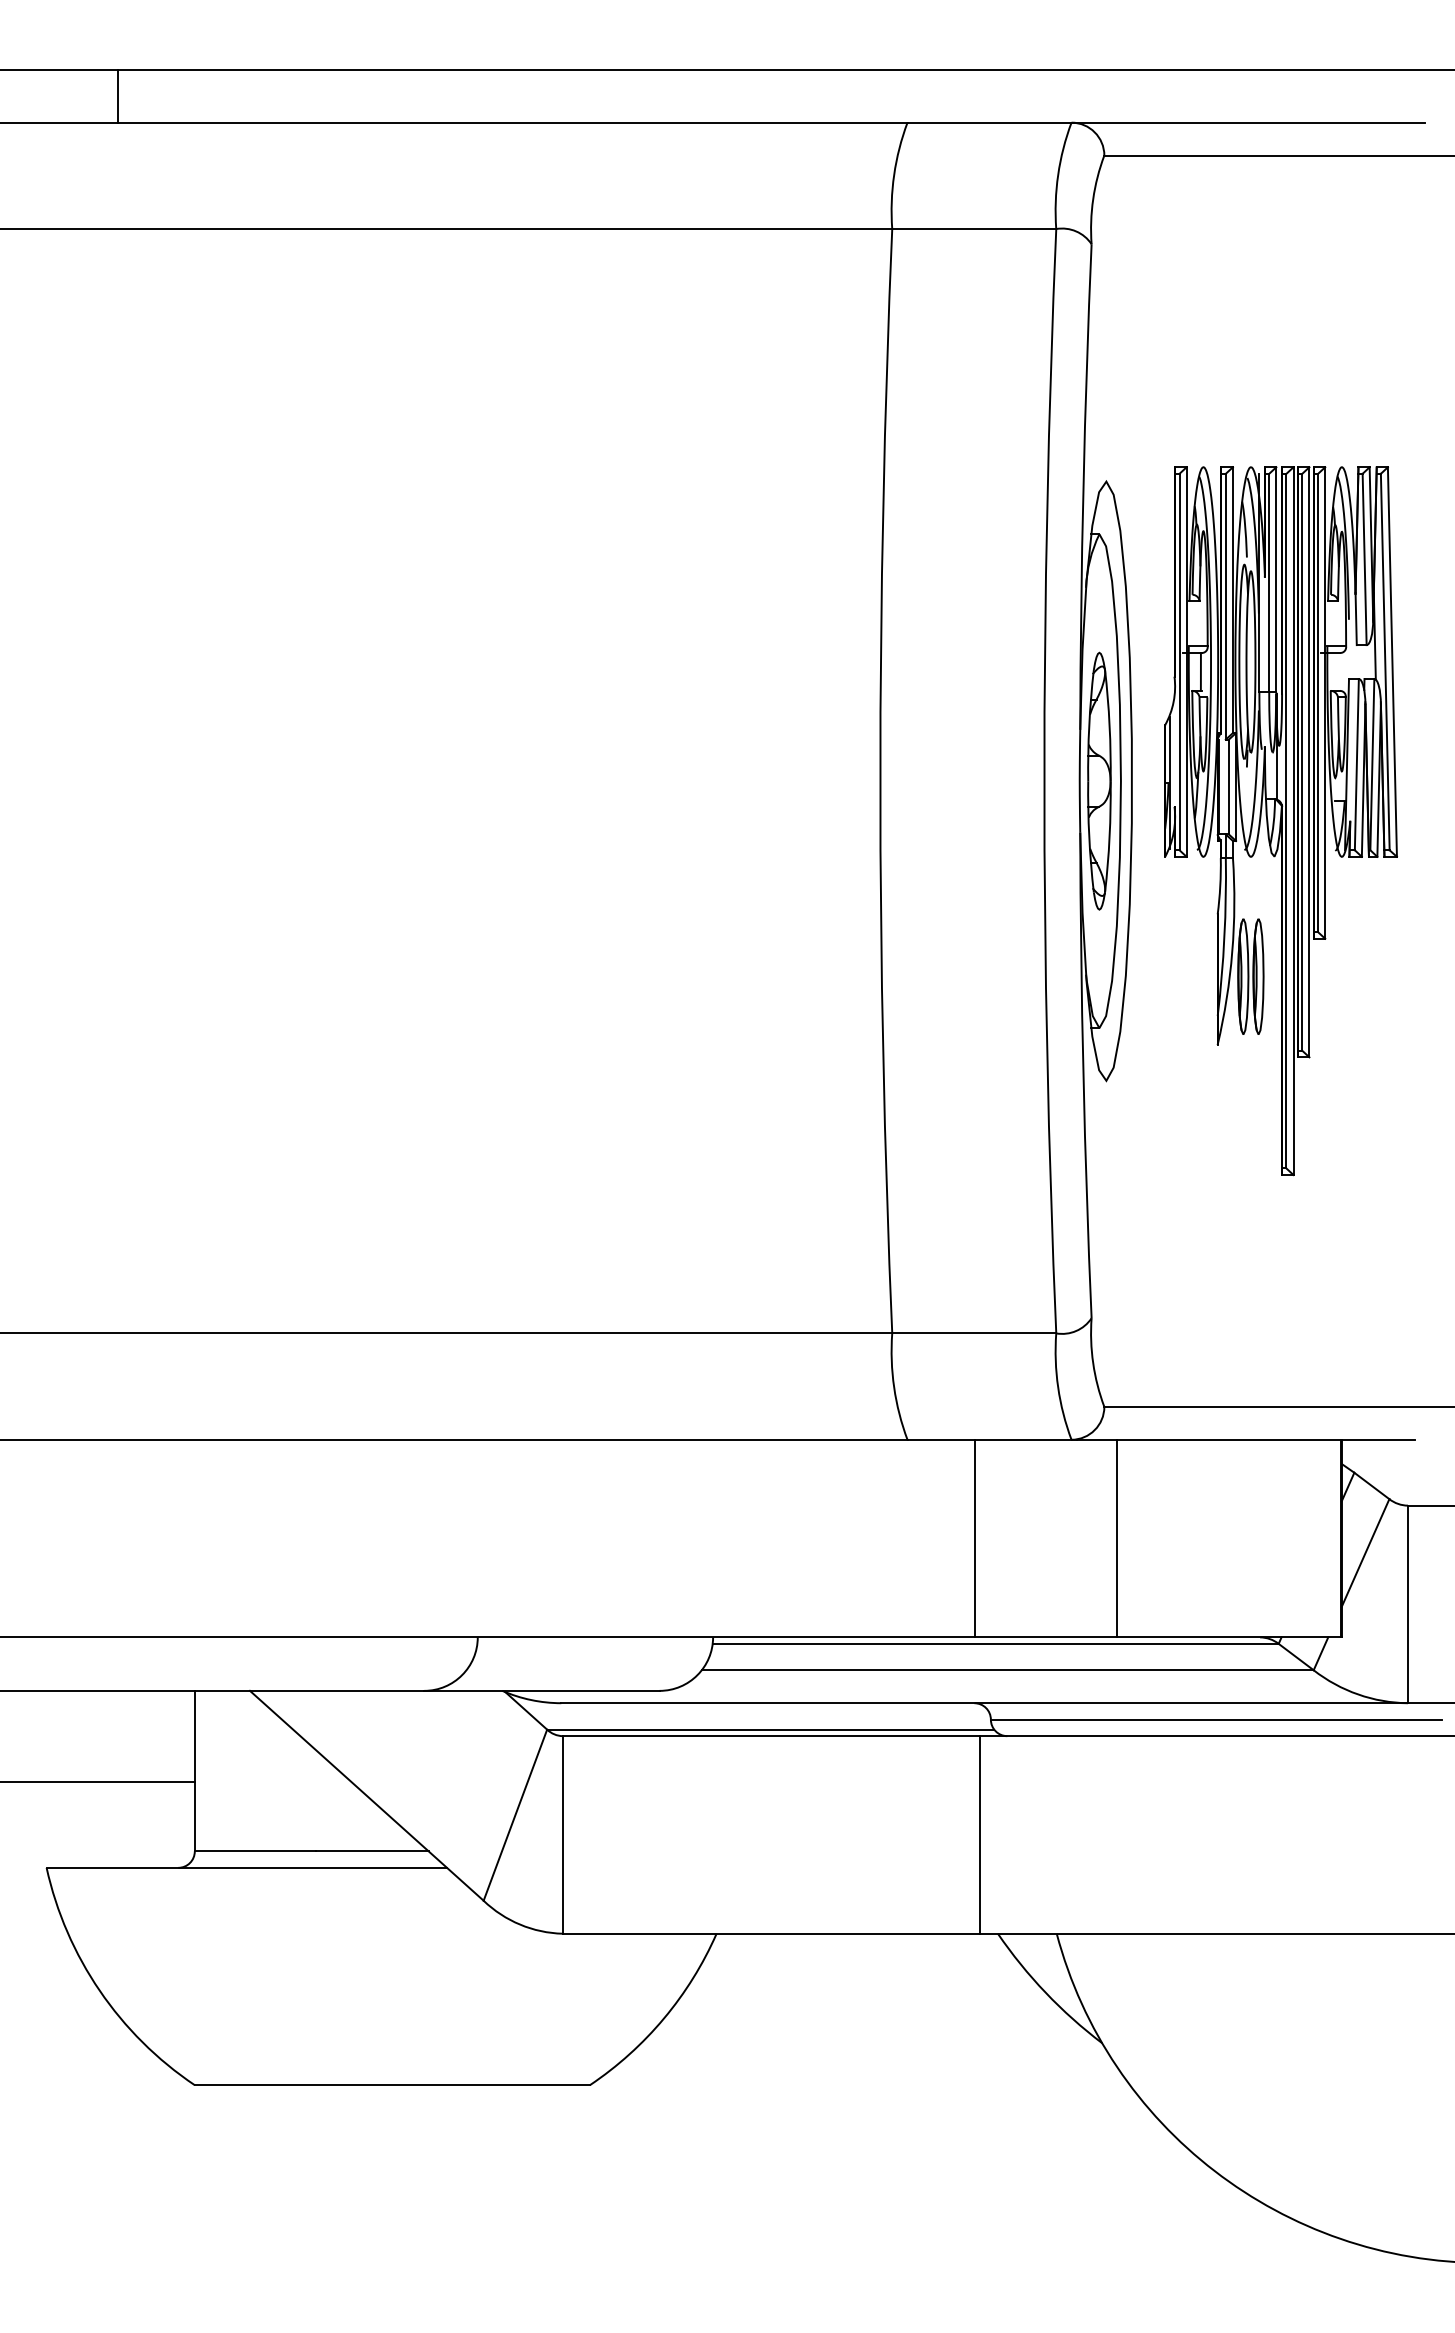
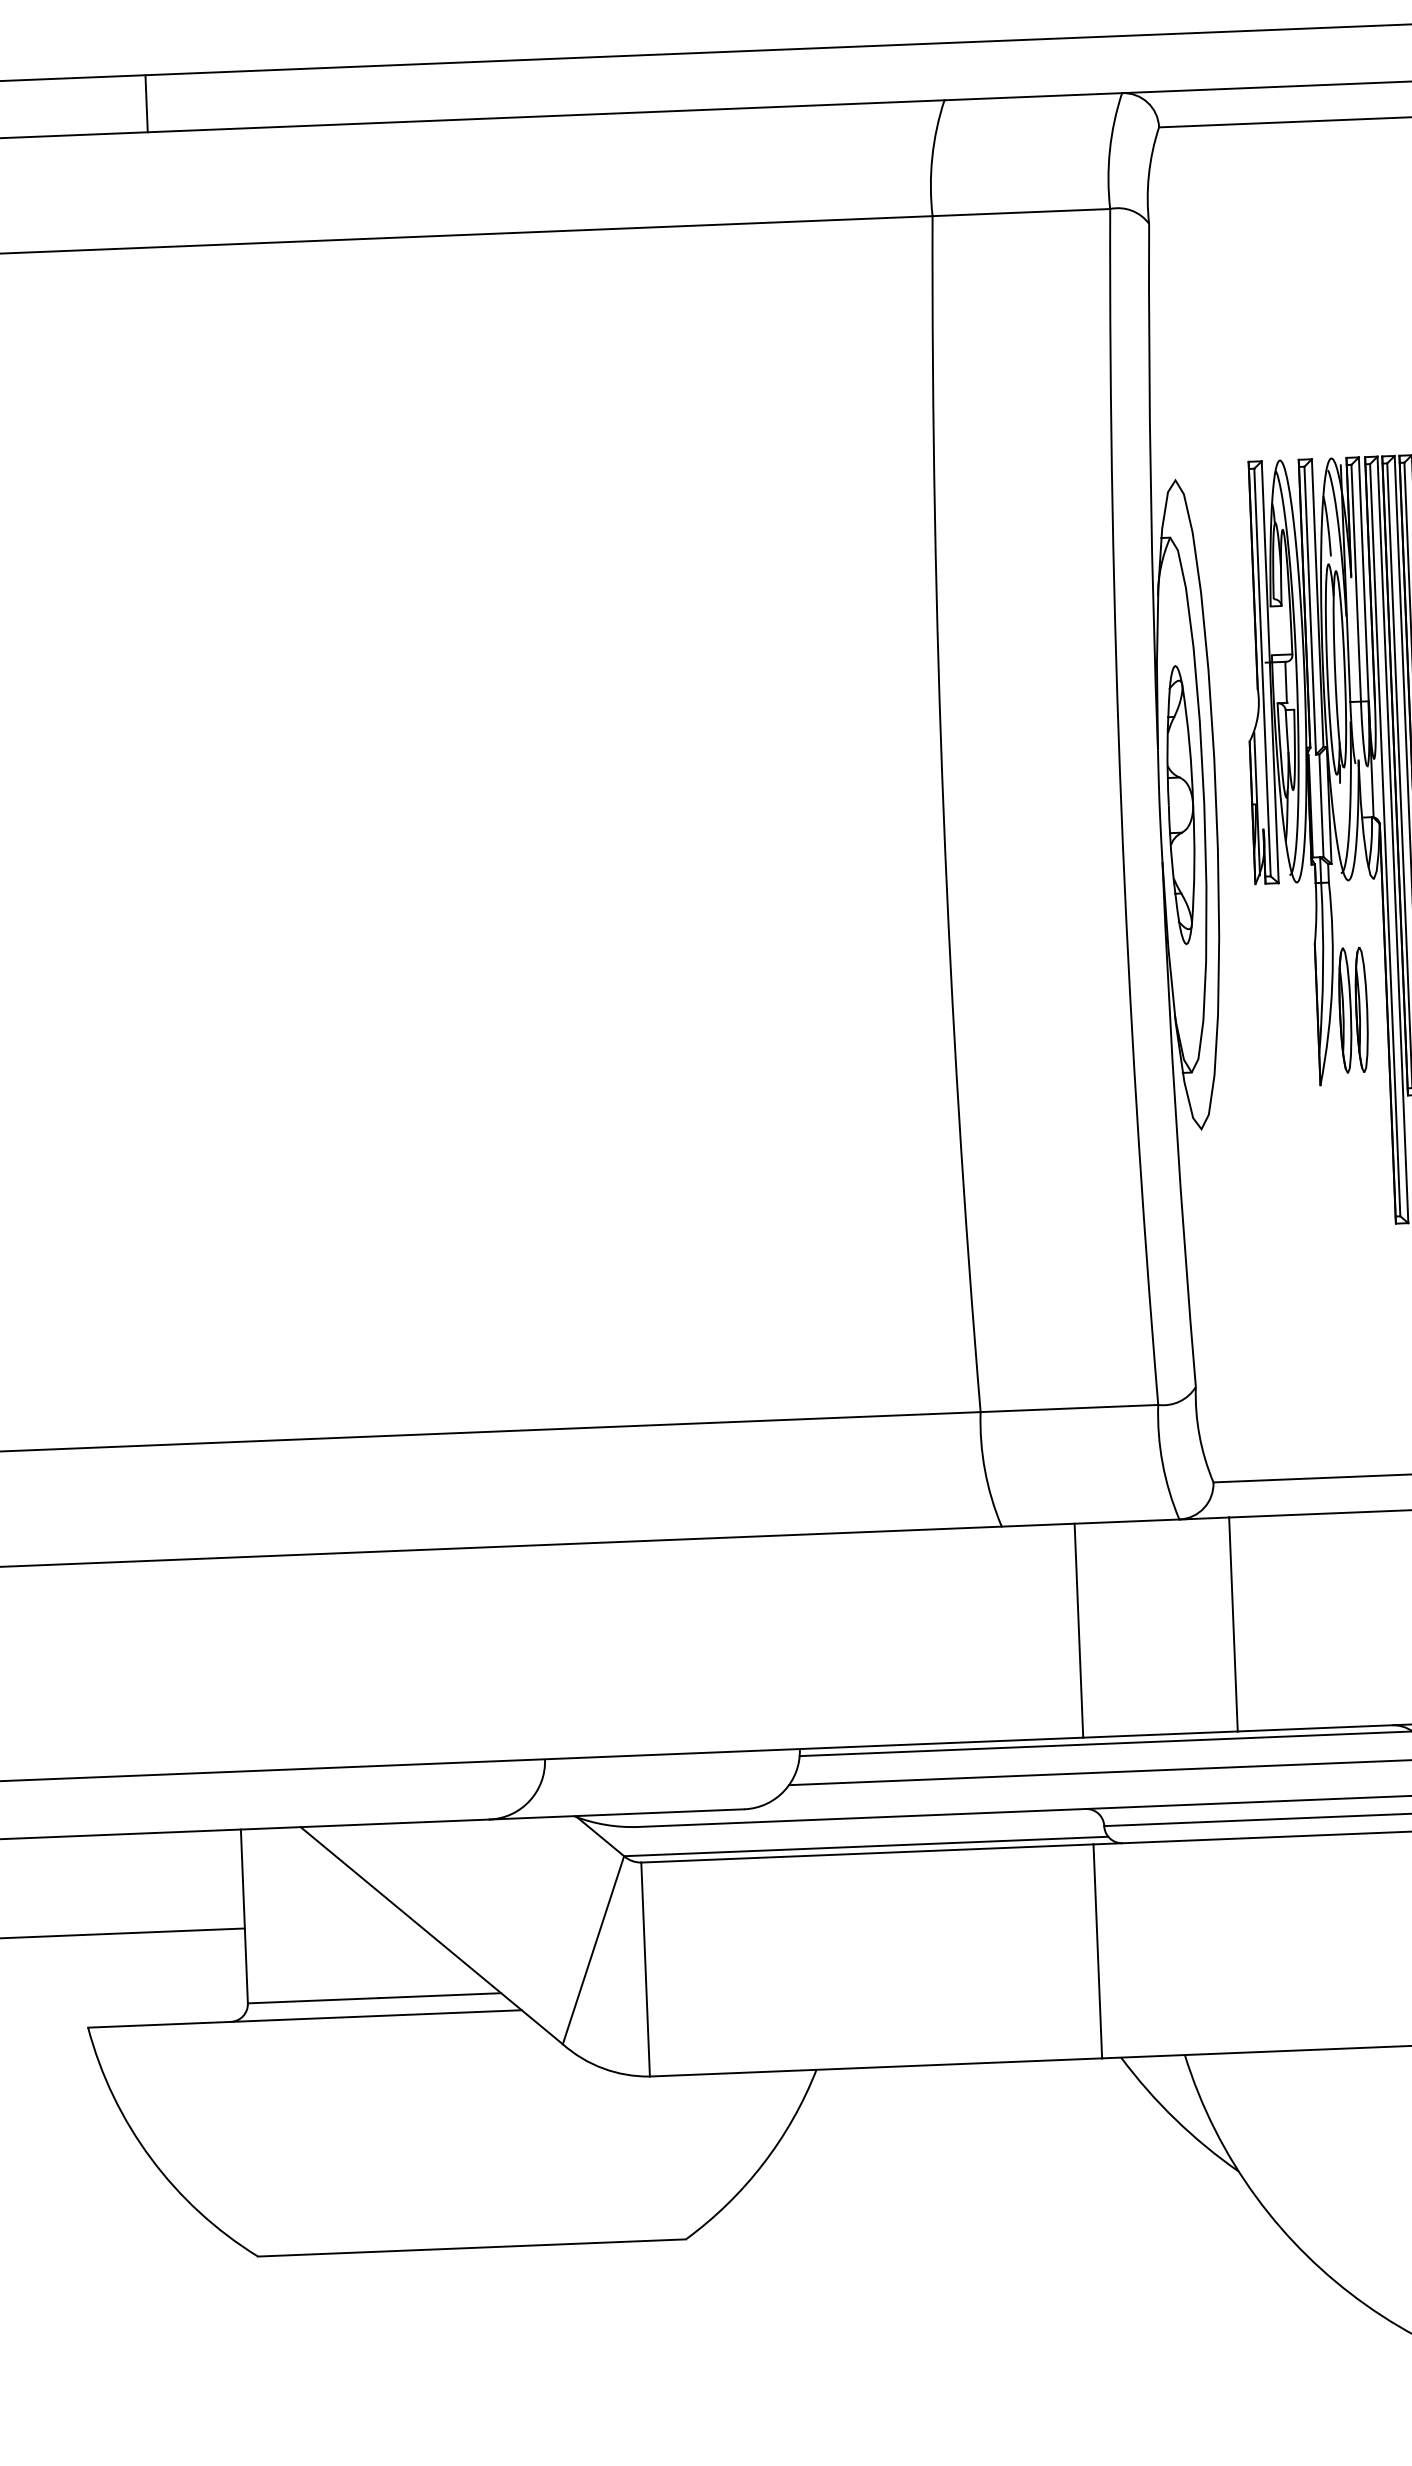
line: (117, 95) -> (146, 102), moved

